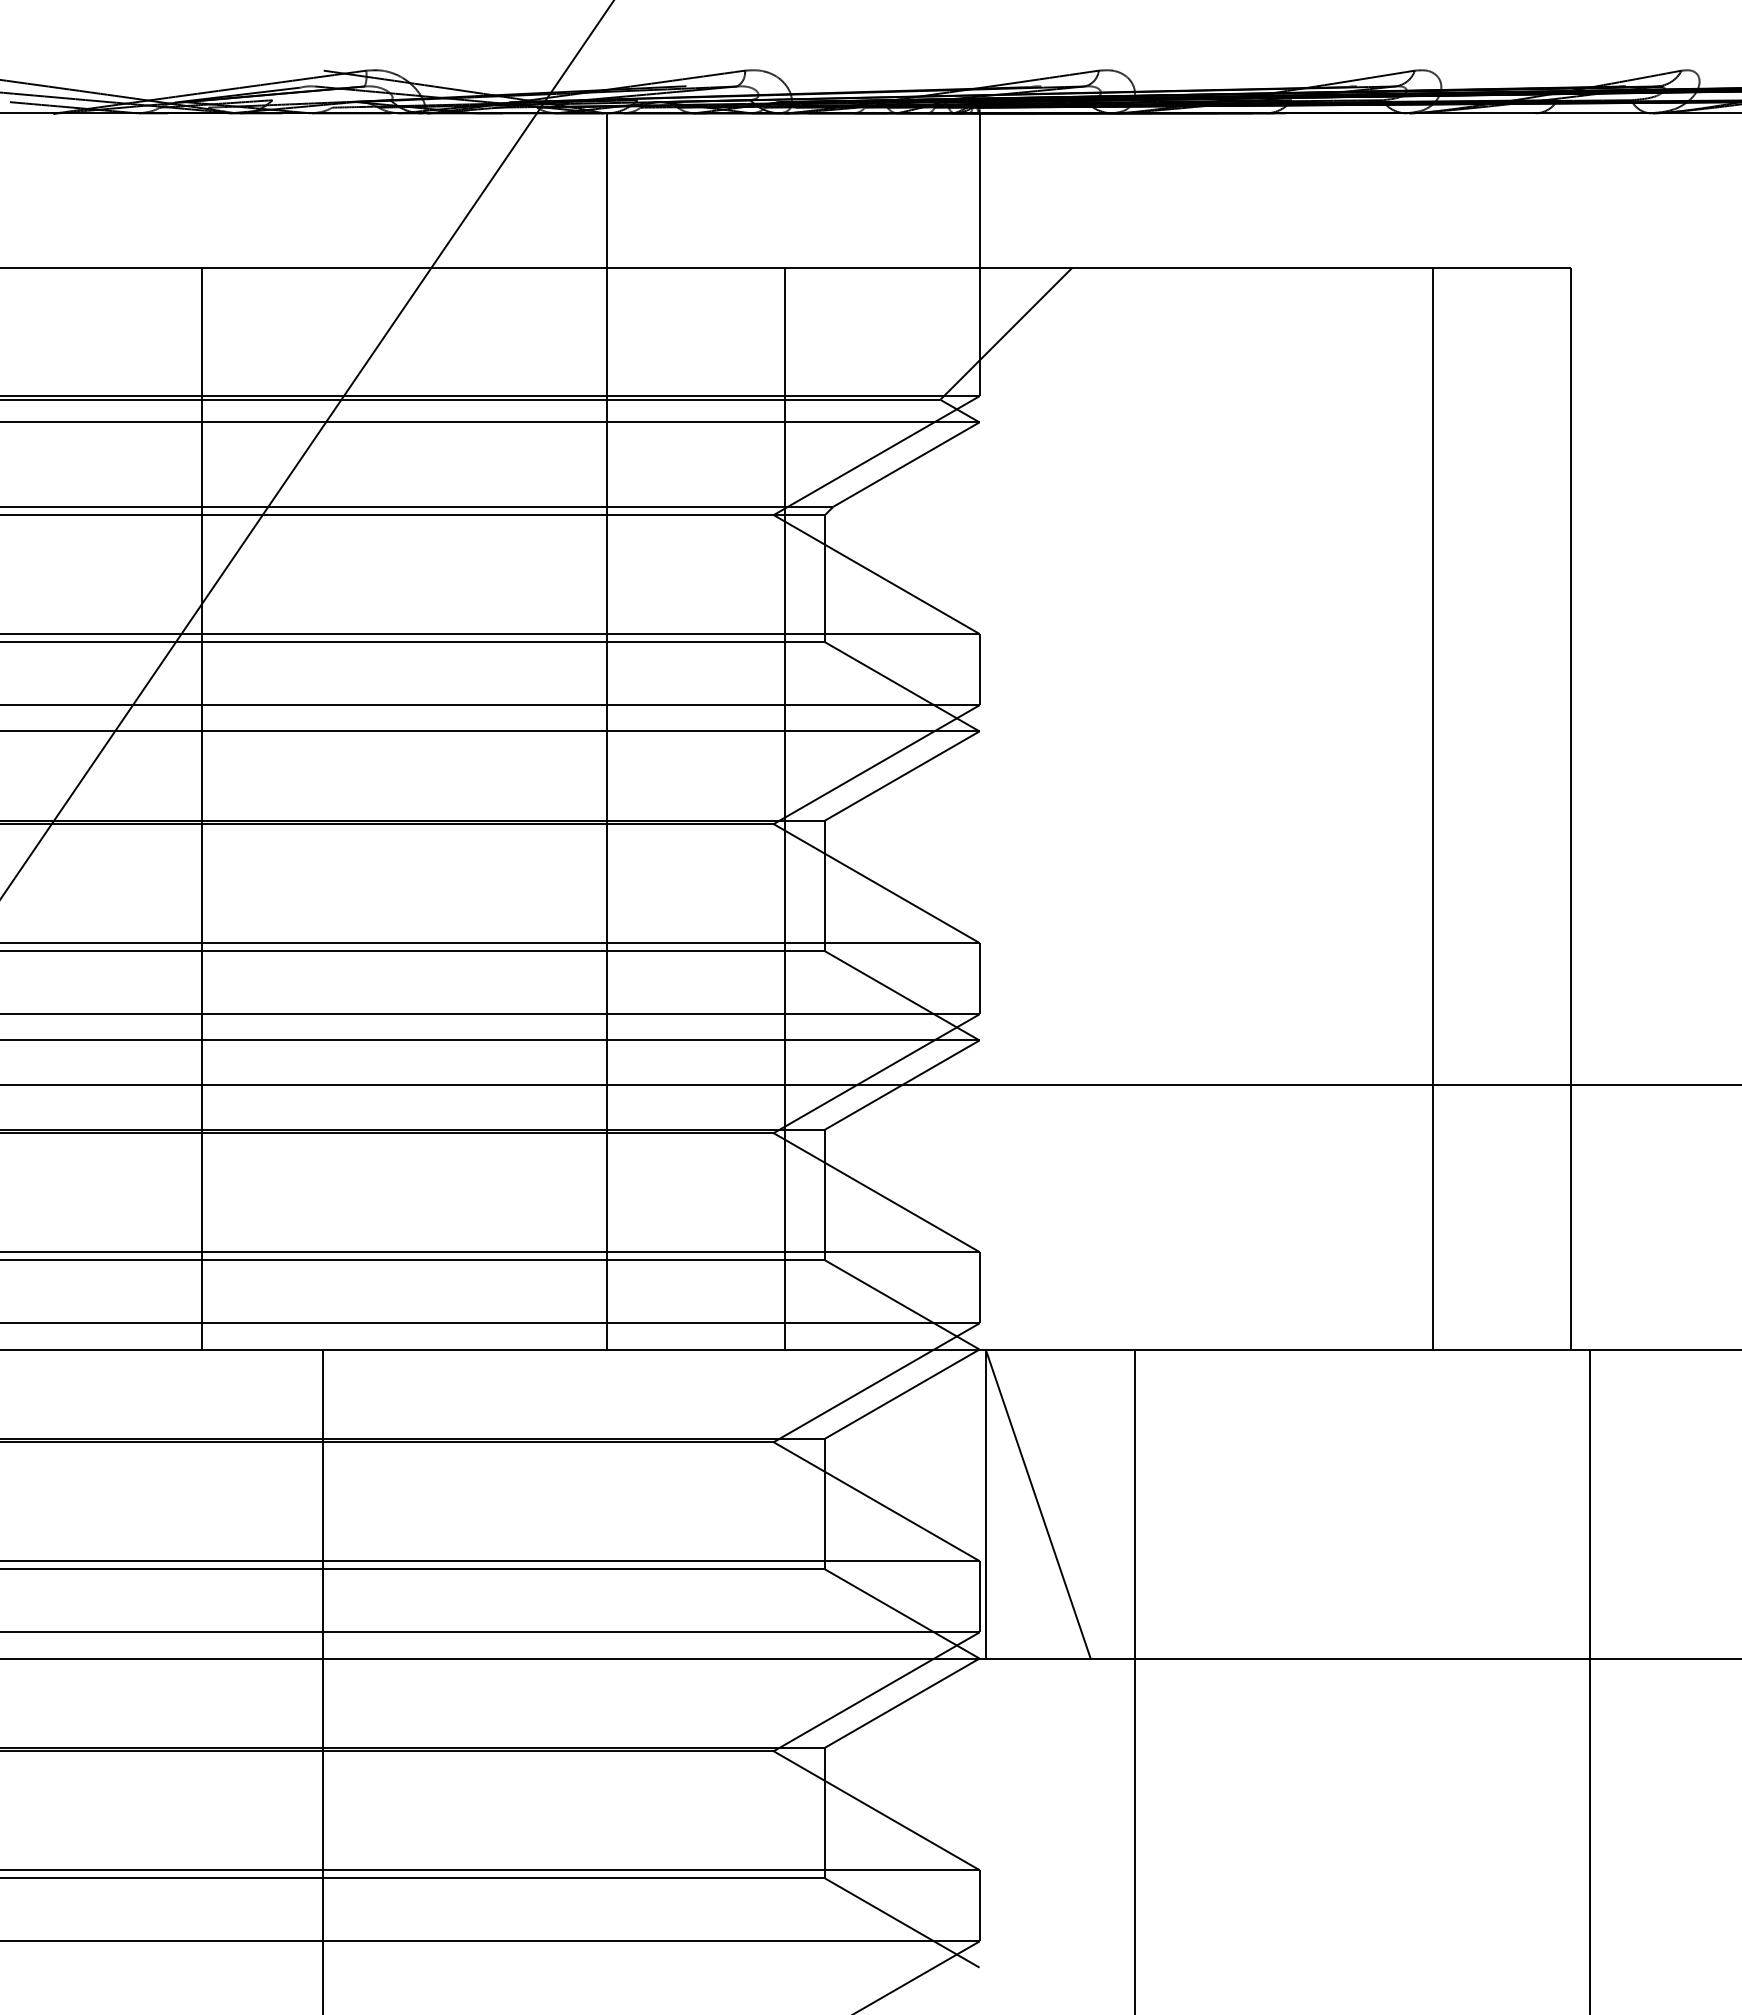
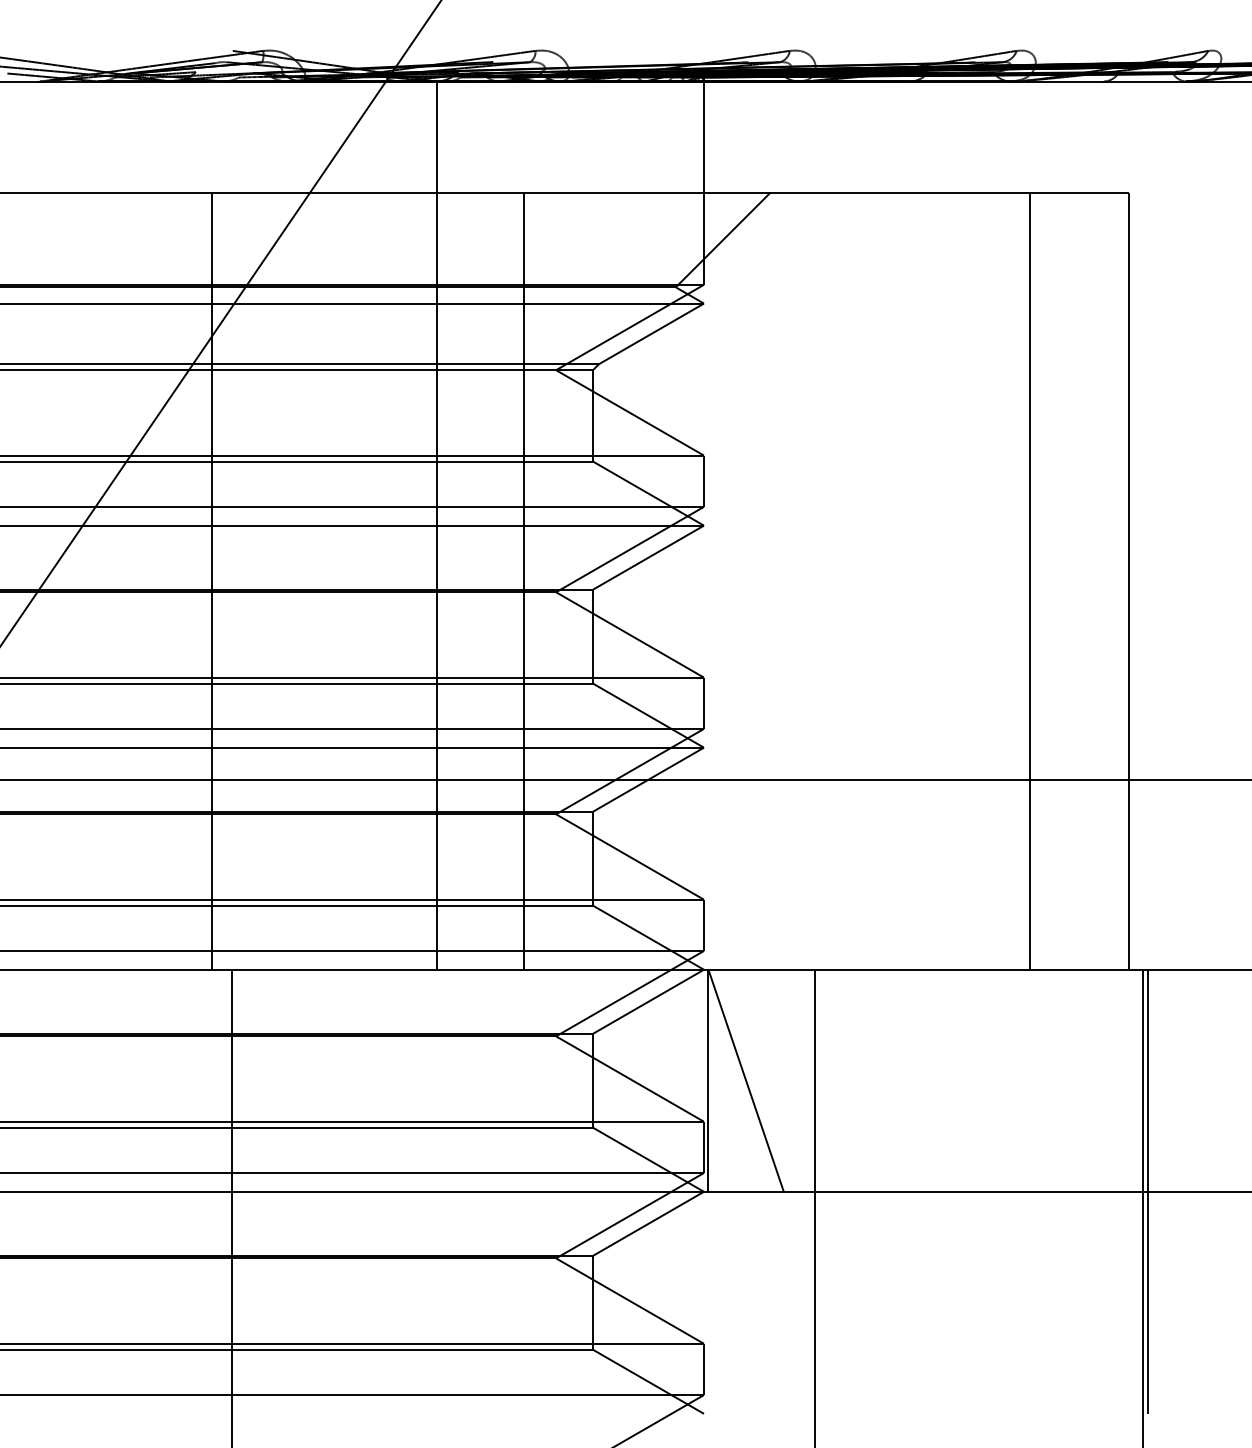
line: (202, 808) -> (211, 581), moved
line: (785, 808) -> (523, 581), moved
line: (1597, 1658) -> (1147, 1191), added

